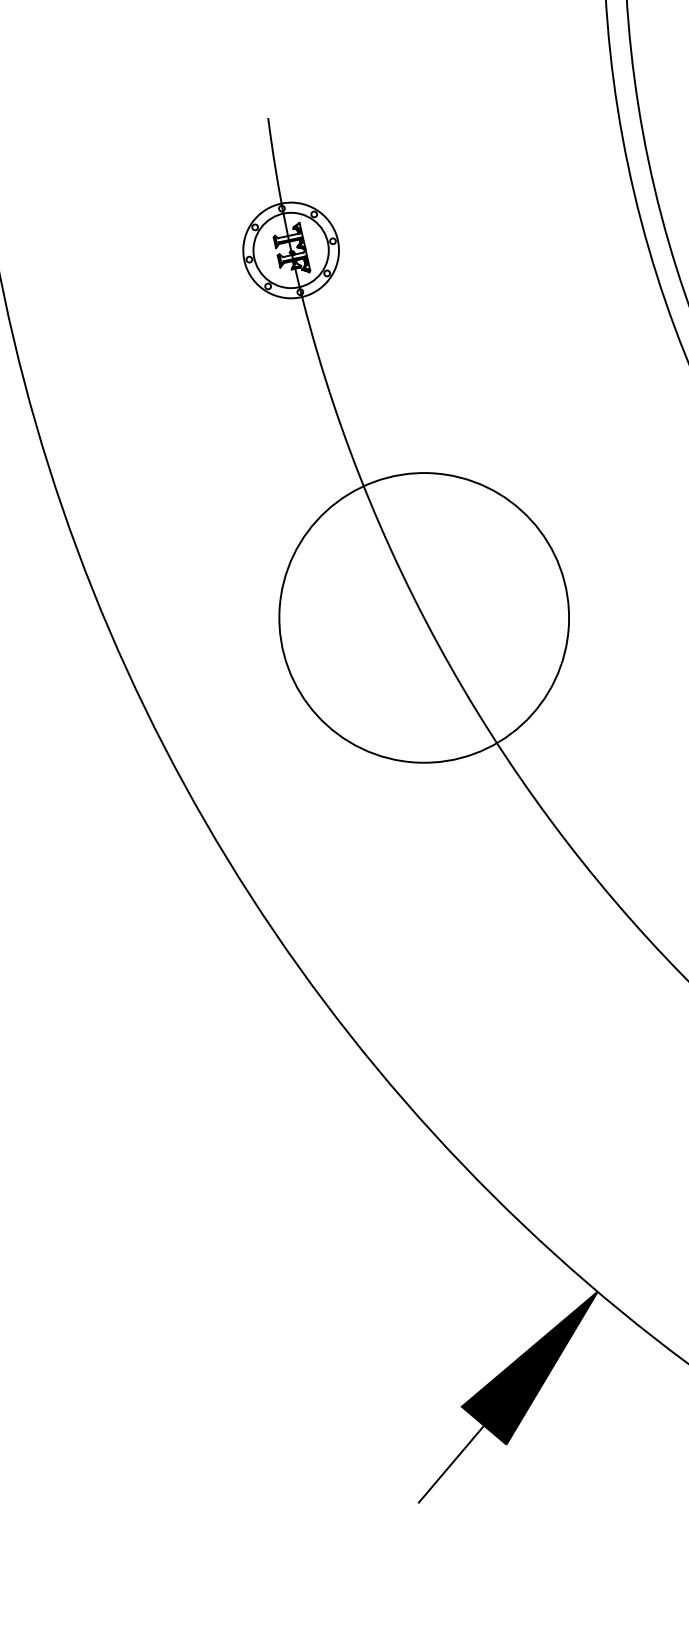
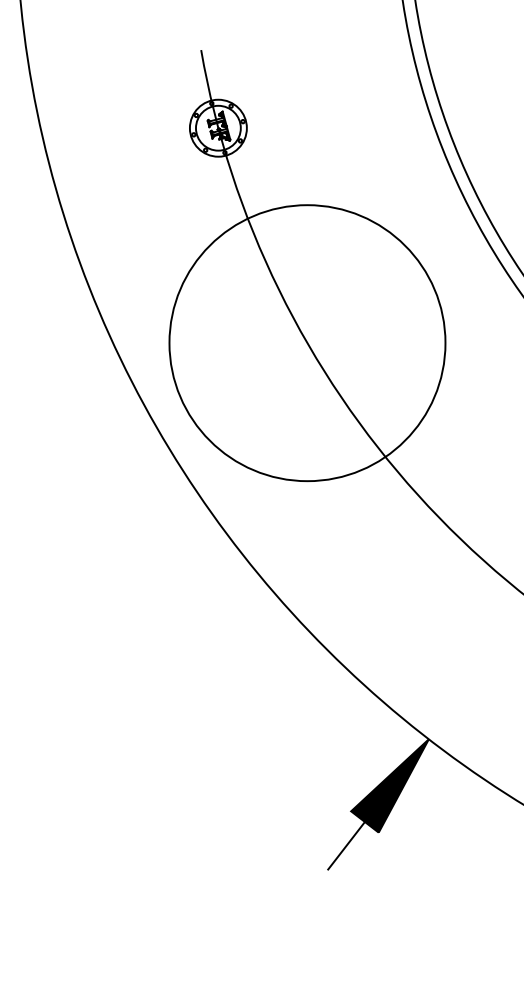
circle: (424, 616) -> (307, 342), size x1.6

